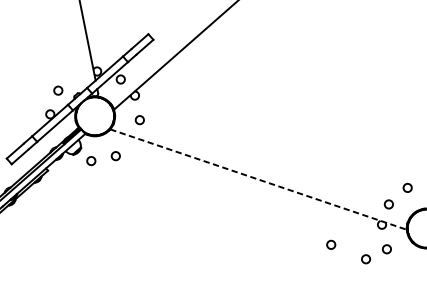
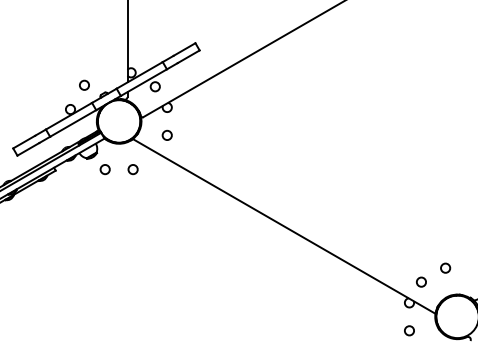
line: (258, 179) -> (284, 226), dashed -> solid
circle: (331, 244) -> (349, 313), removed
circle: (365, 258) -> (384, 336), removed

